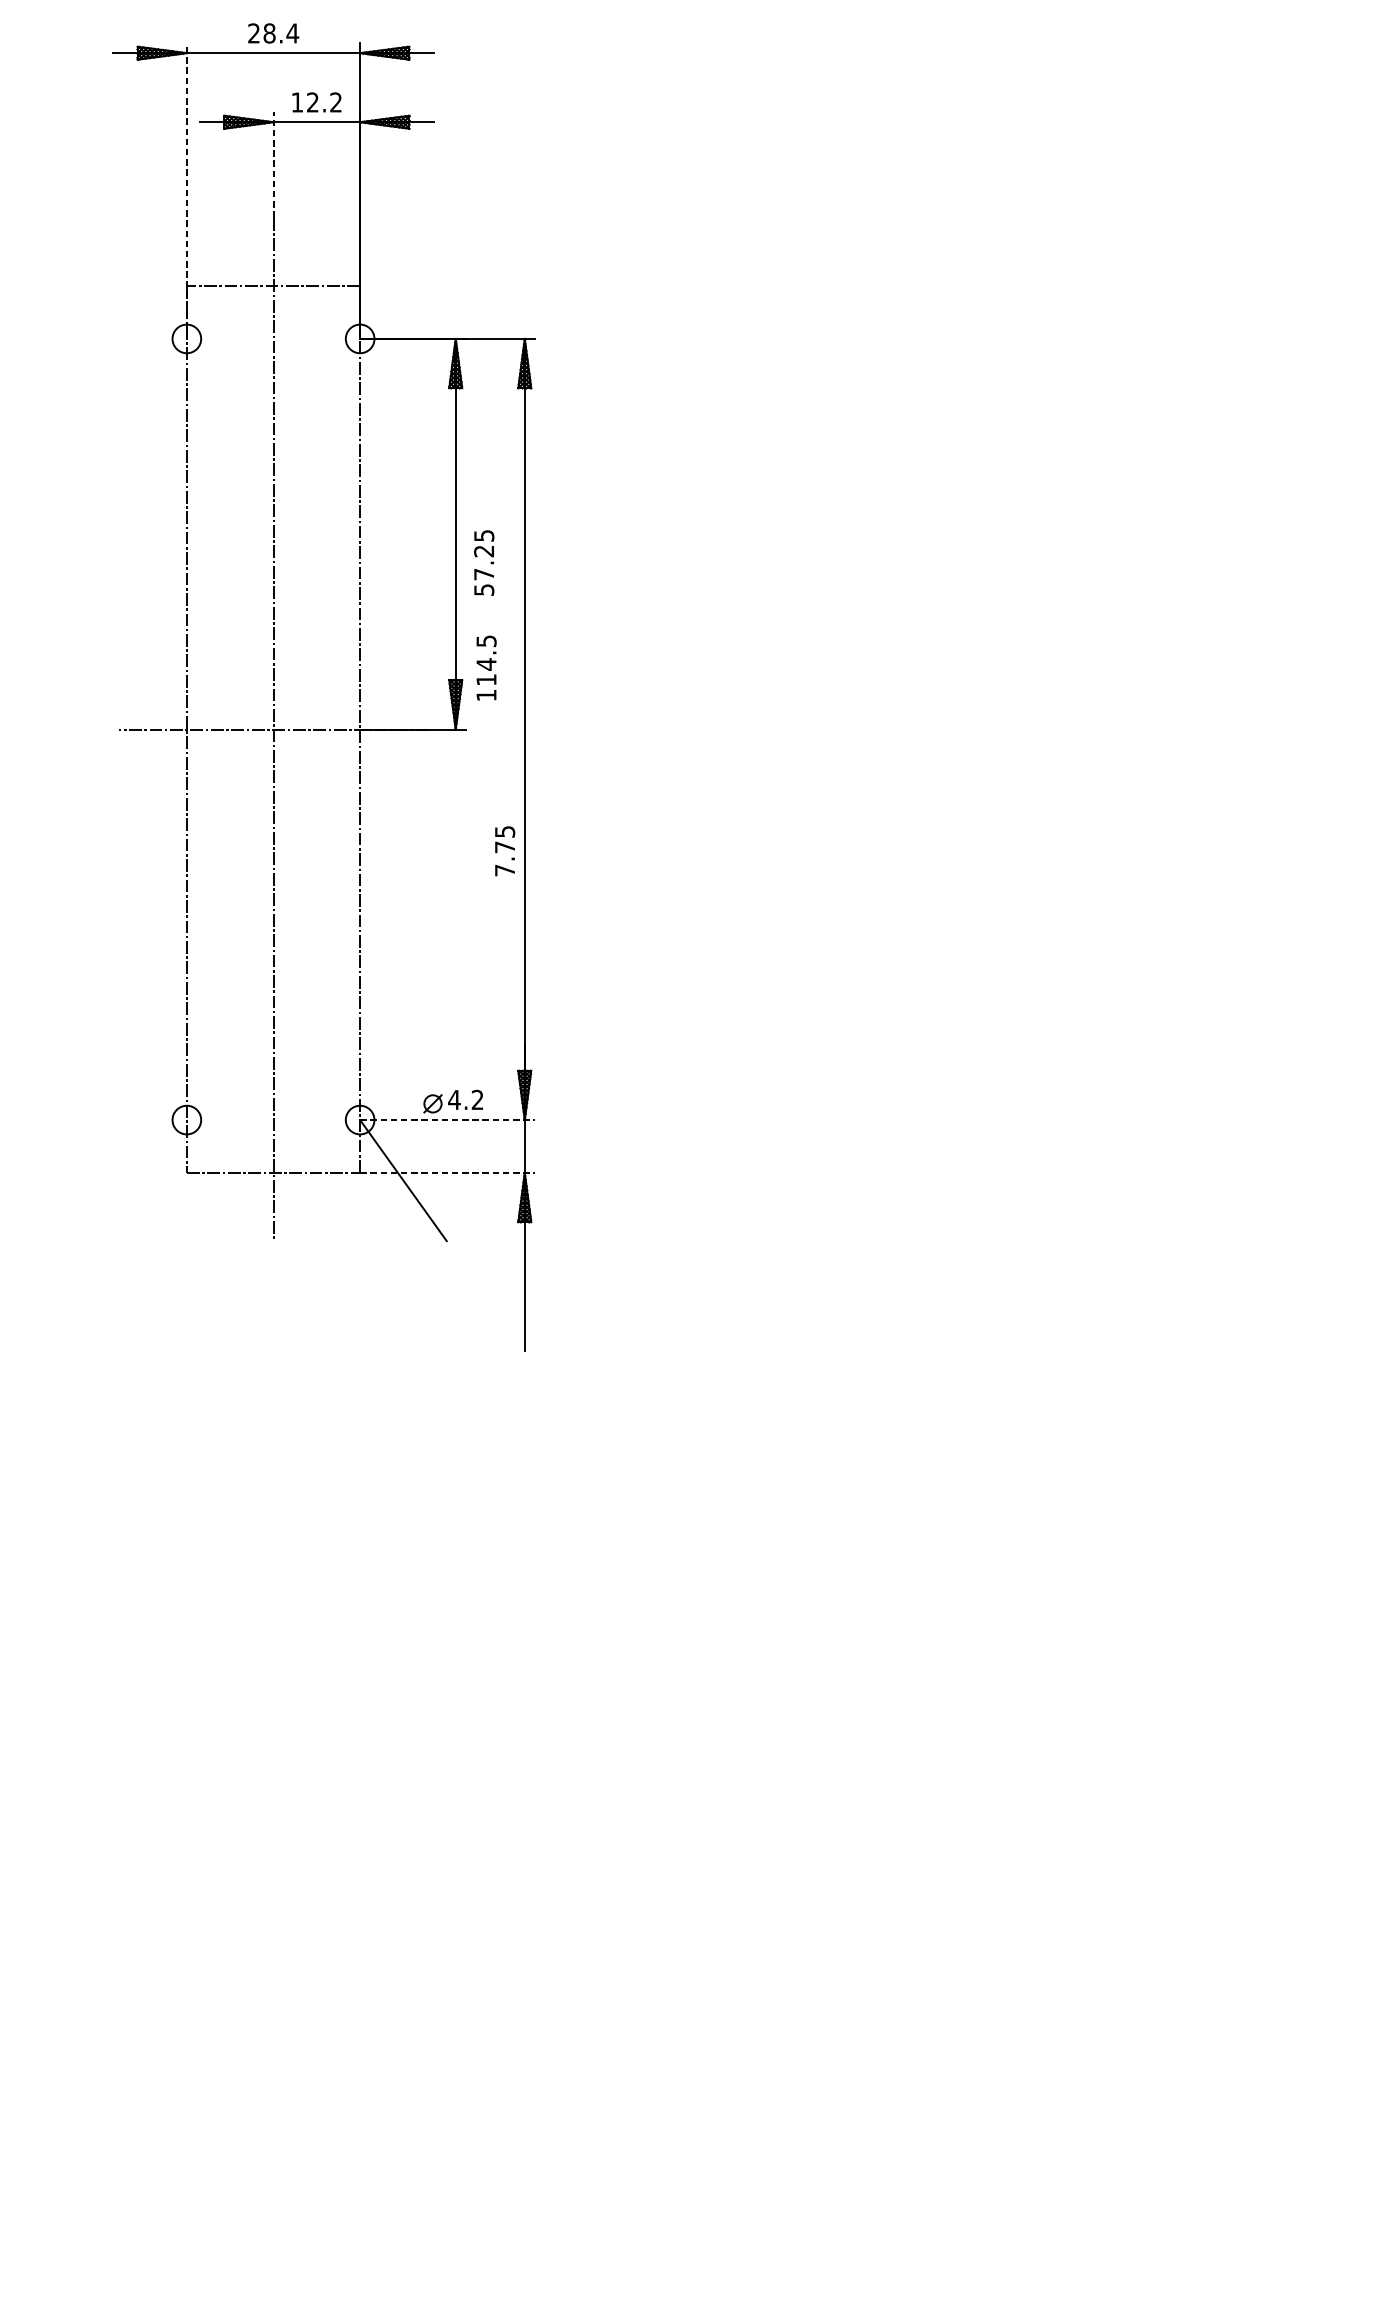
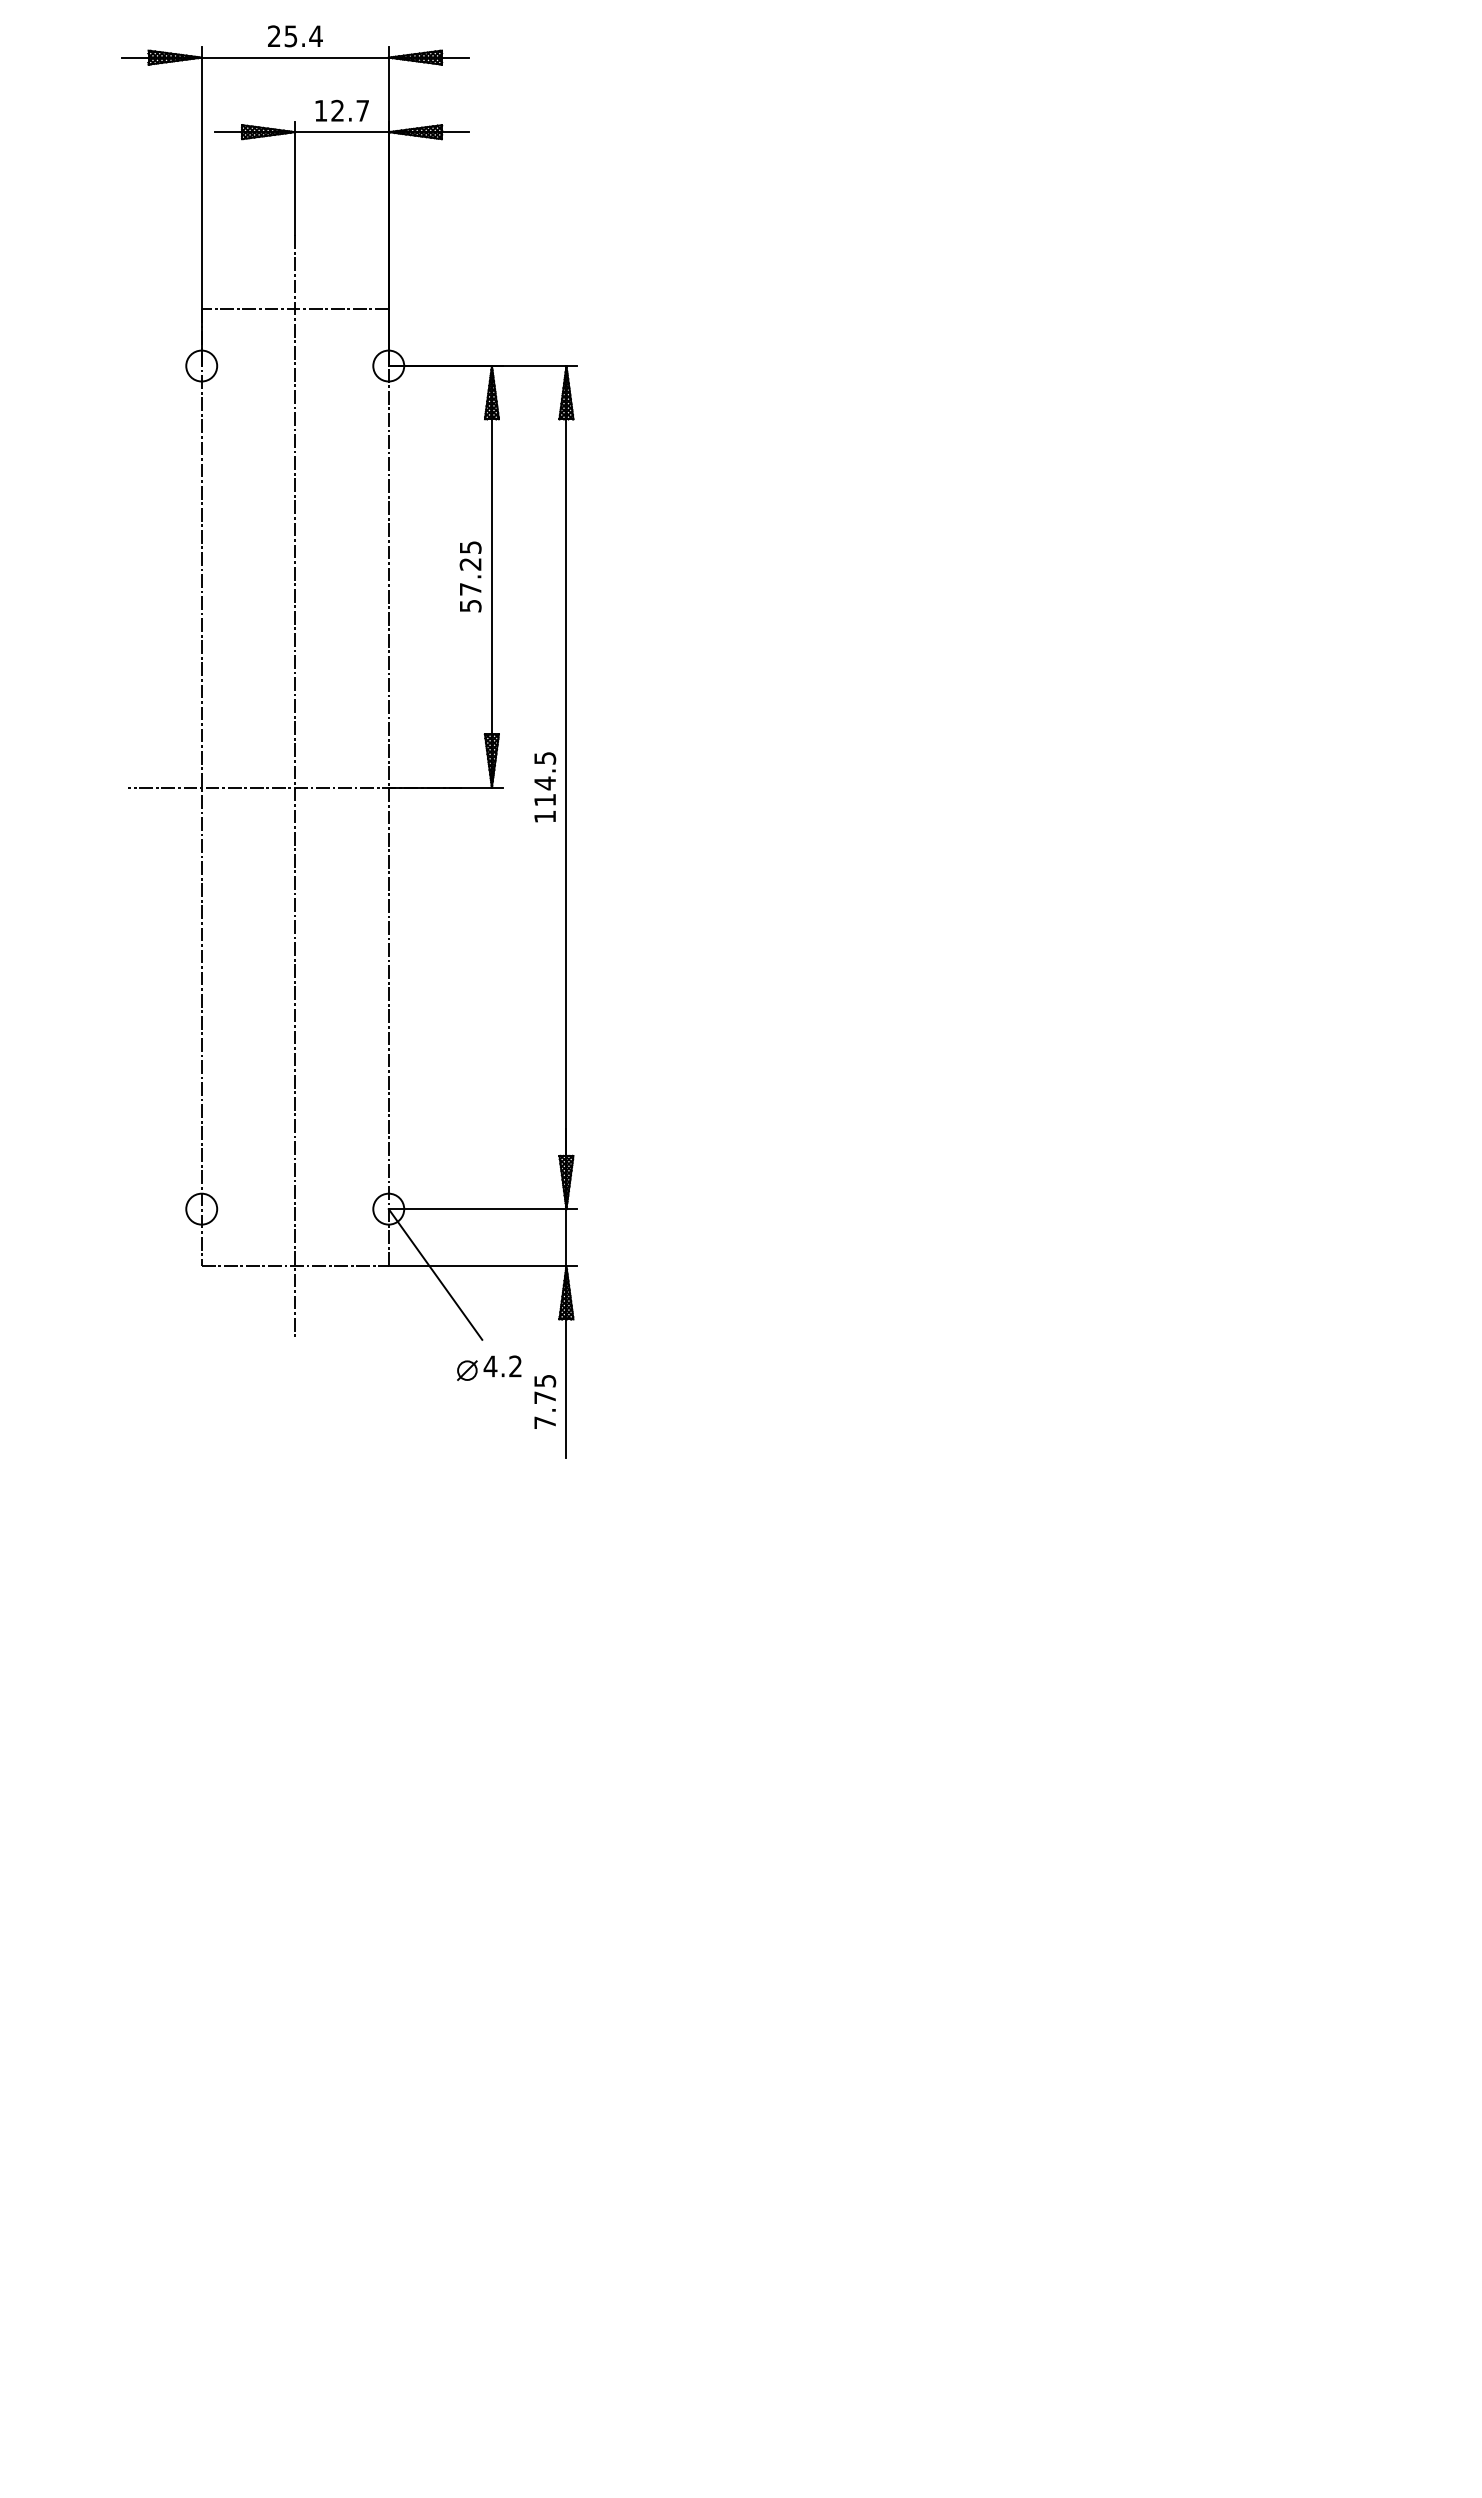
text: (269, 33) -> (290, 36), 28.4 -> 25.4
text: (335, 102) -> (362, 110), 12.2 -> 12.7
line: (273, 165) -> (295, 178), dashed -> solid
line: (186, 191) -> (201, 206), dashed -> solid
text: (484, 562) -> (470, 576), moved
text: (486, 668) -> (545, 787), moved
text: (505, 850) -> (545, 1401), moved
part: (453, 1100) -> (489, 1367), moved
line: (447, 1120) -> (483, 1209), dashed -> solid
line: (447, 1173) -> (483, 1266), dashed -> solid

